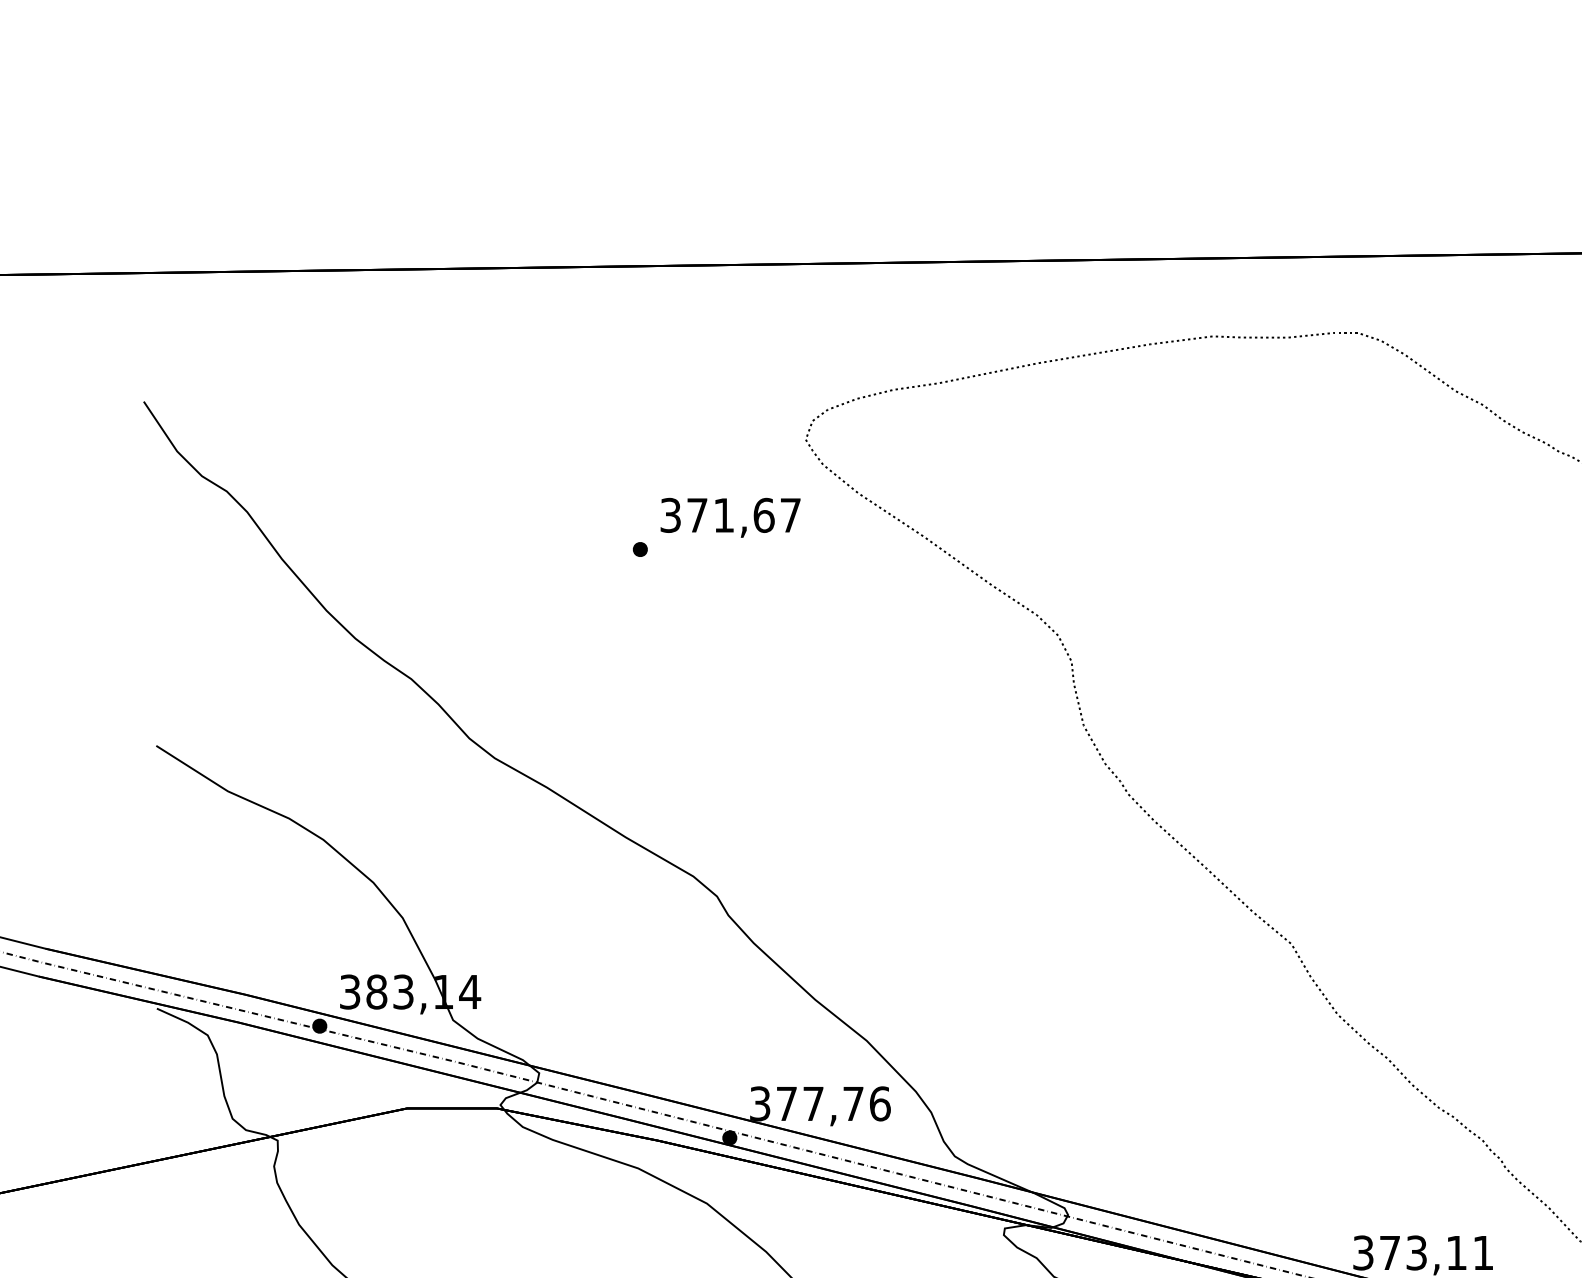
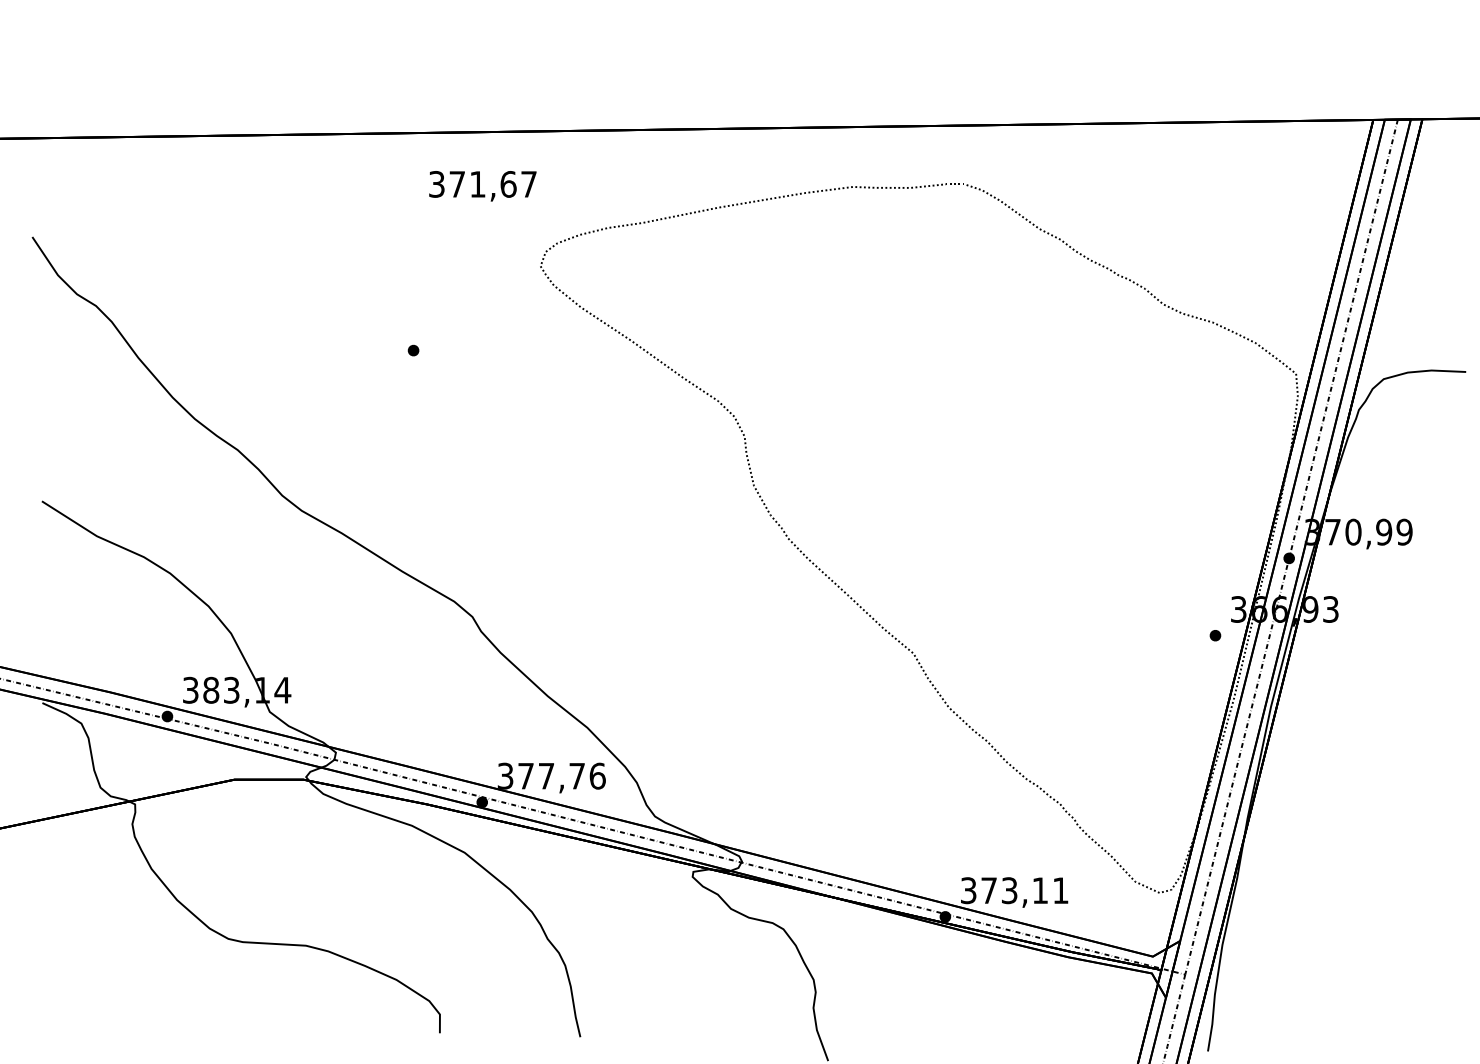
text: (730, 518) -> (482, 186), moved

